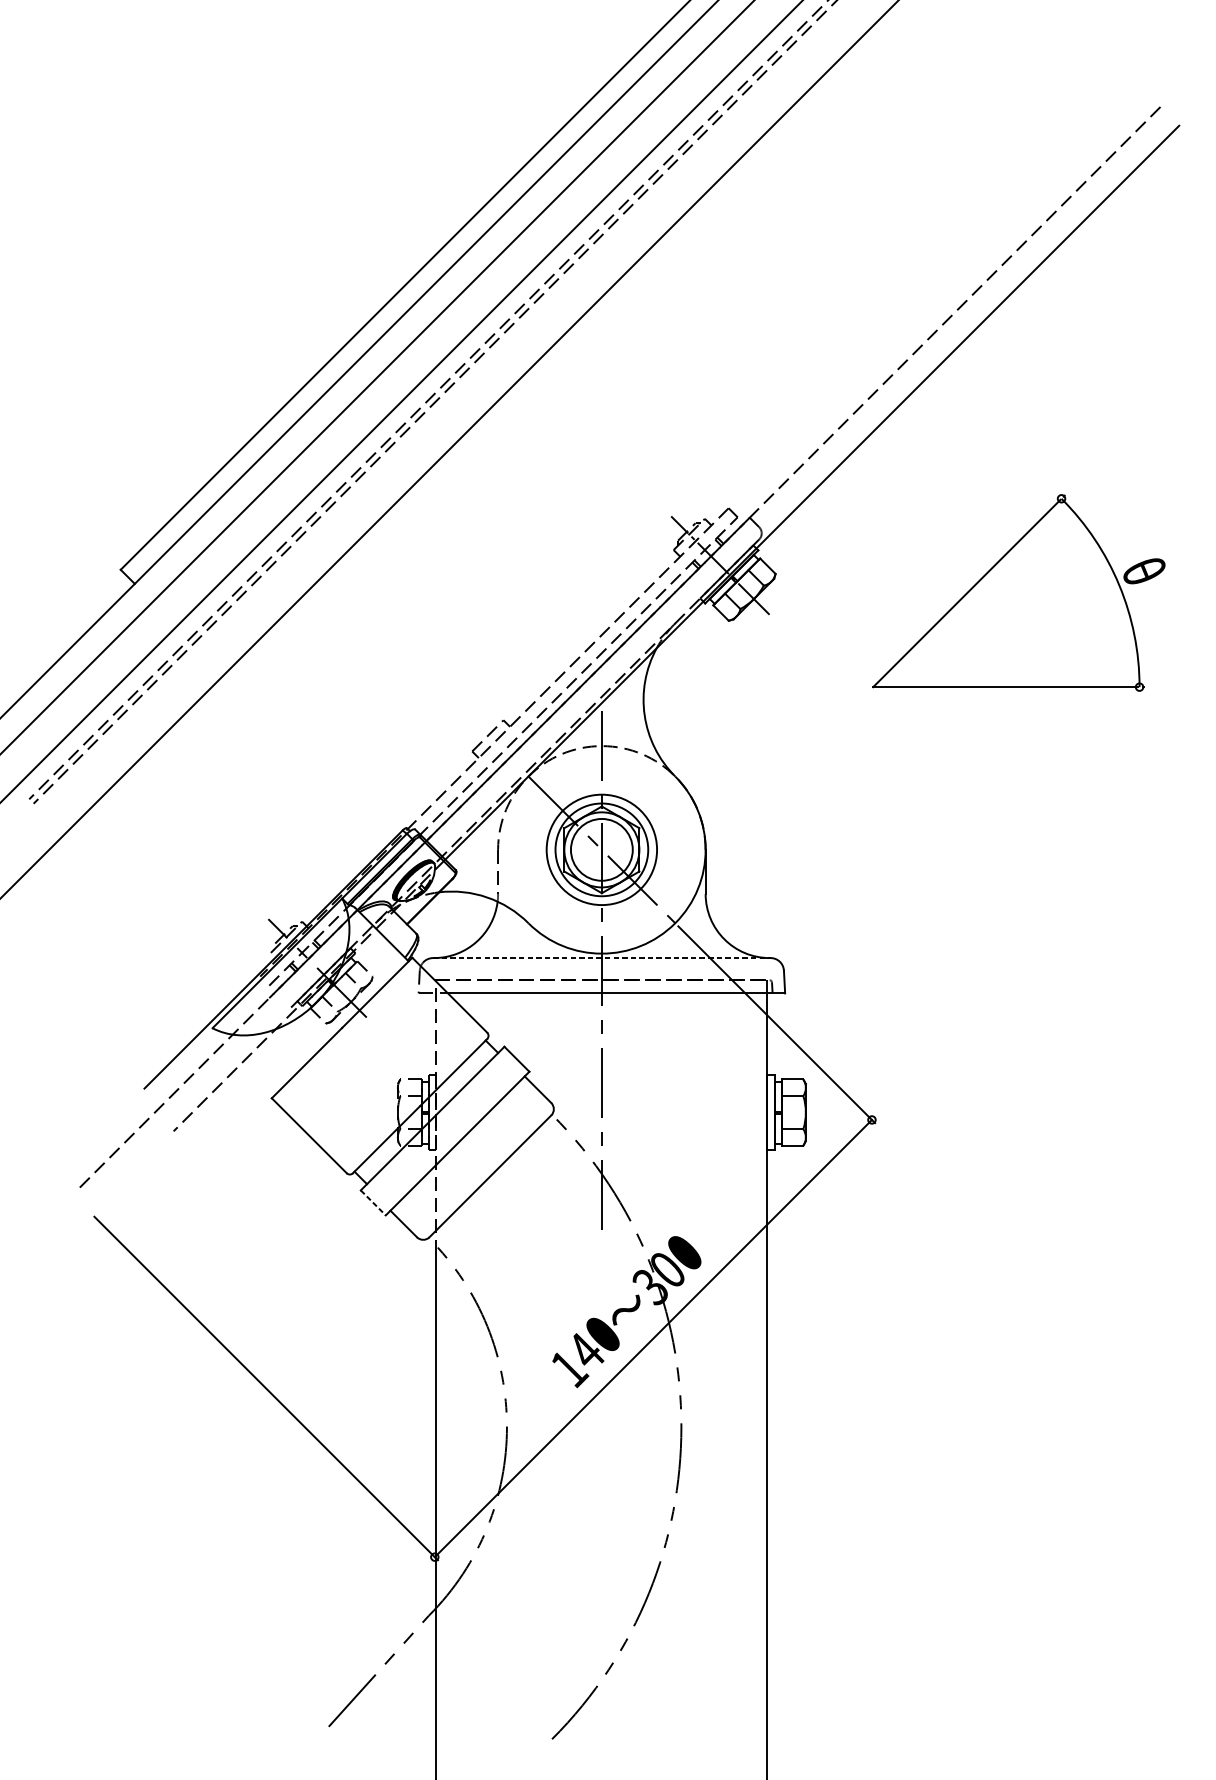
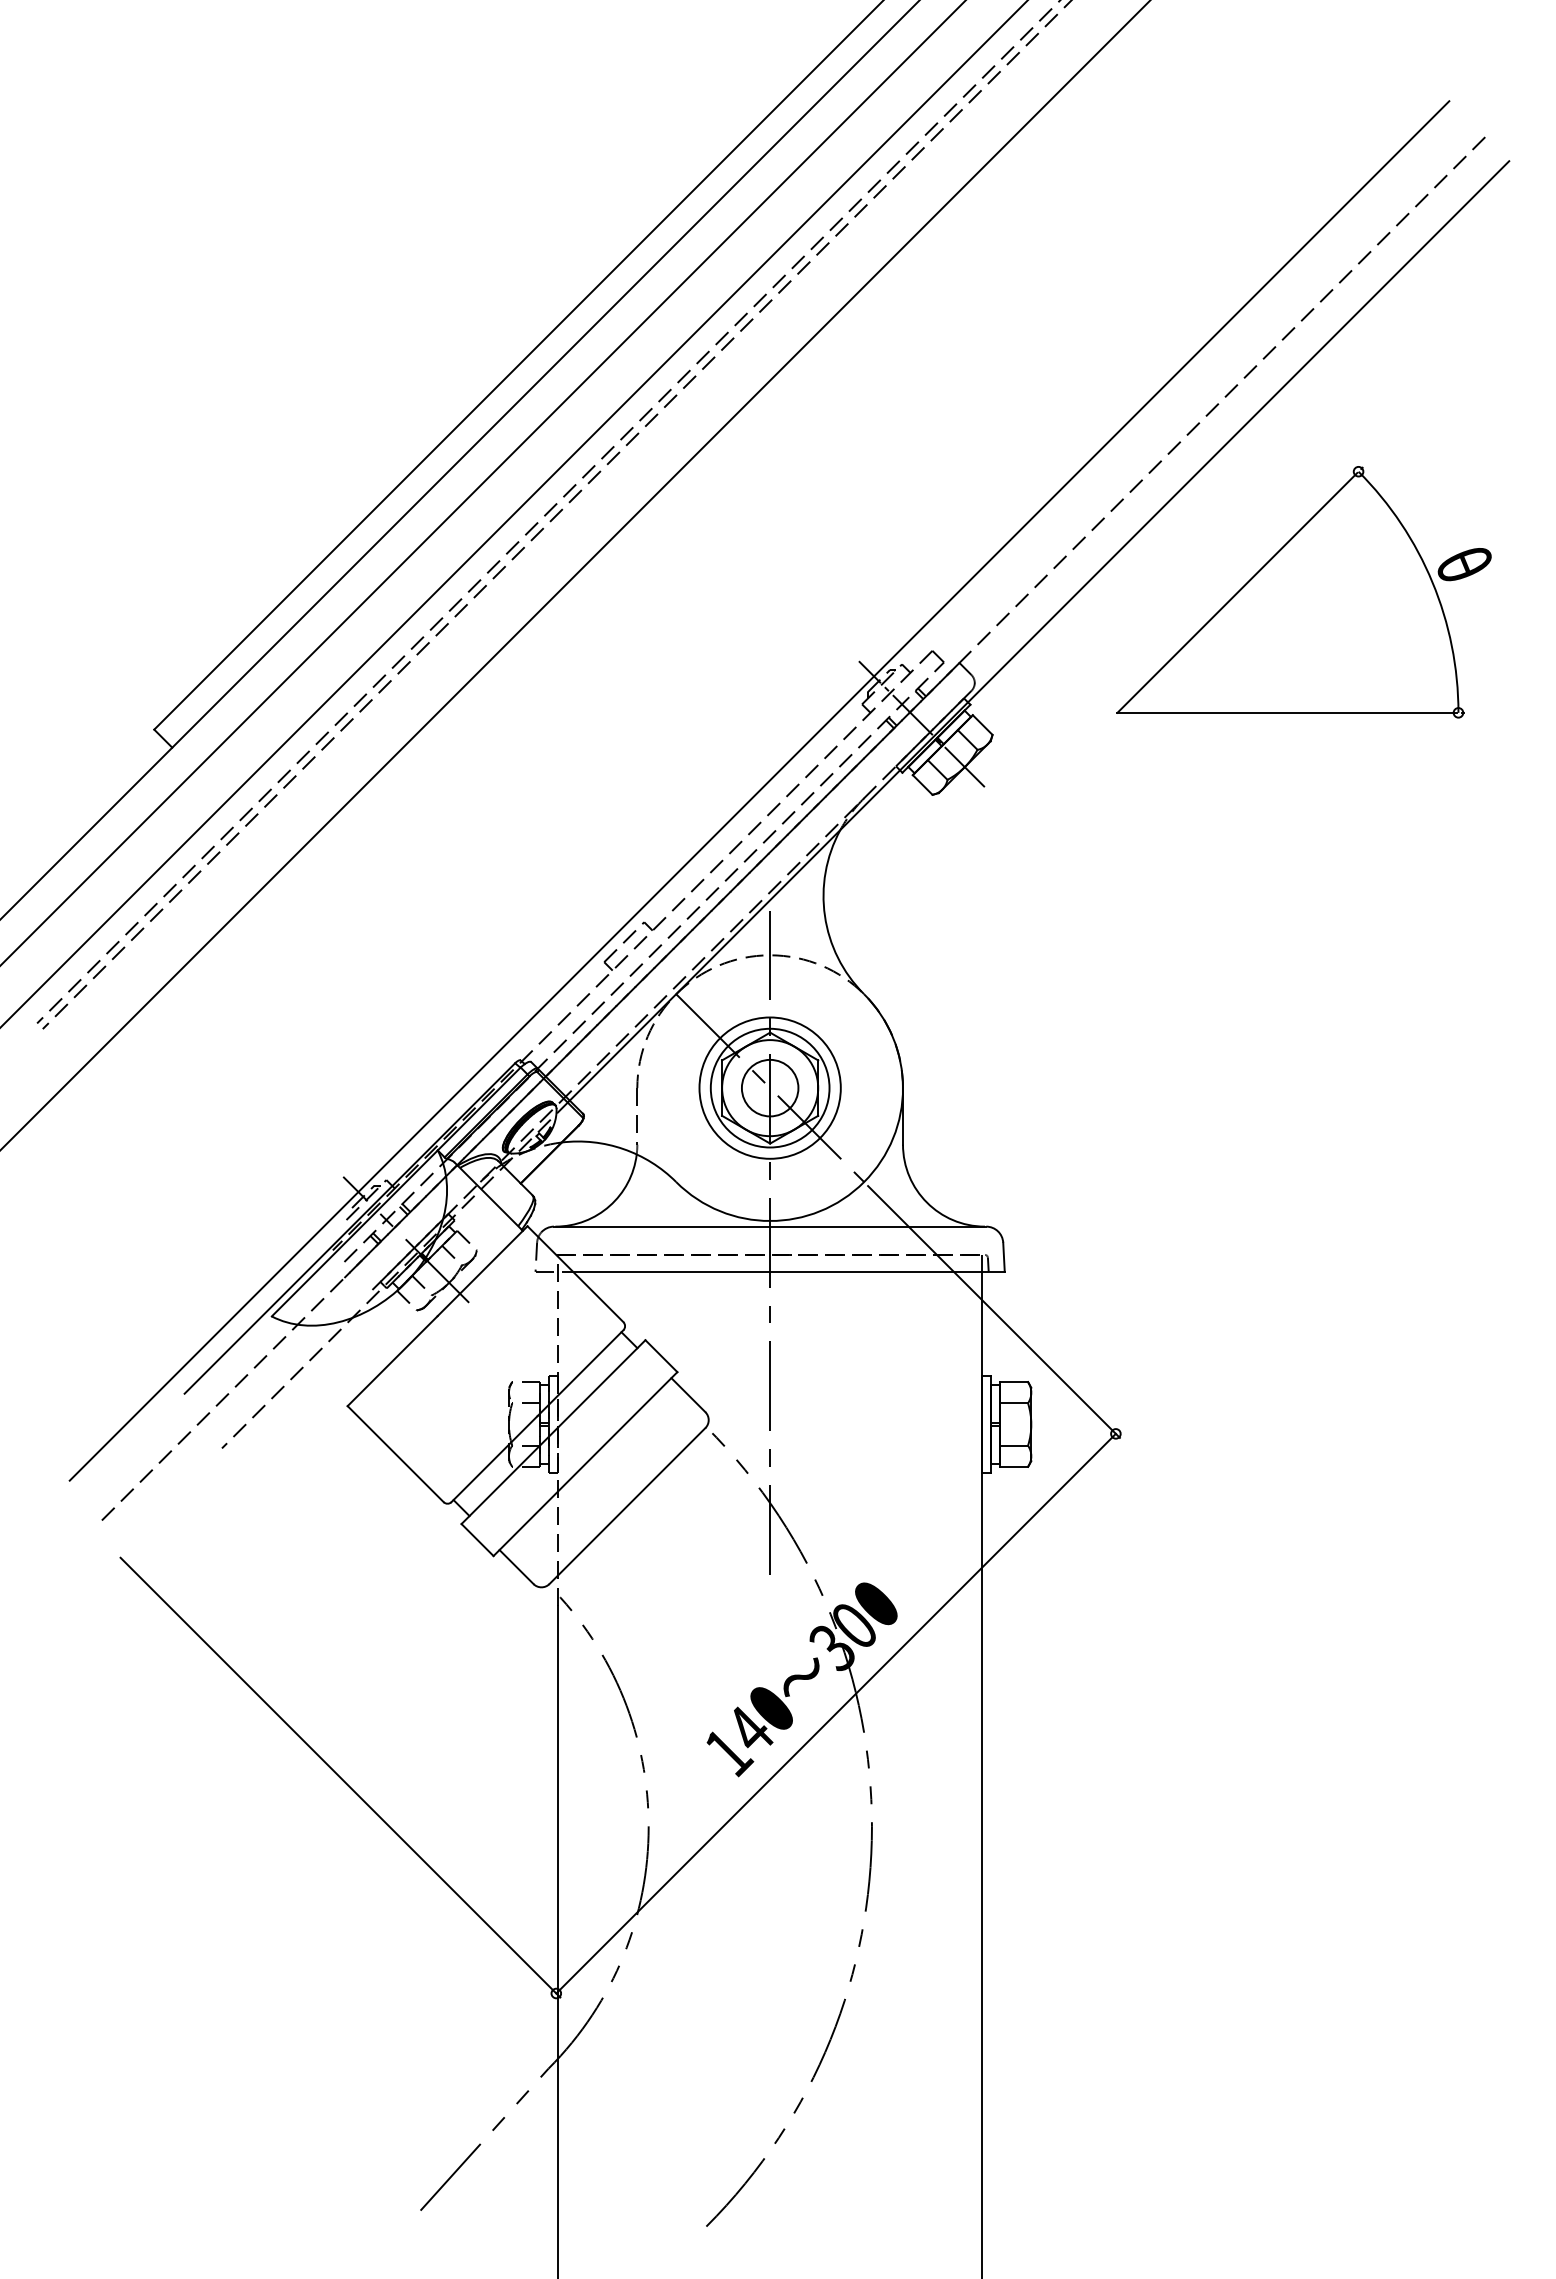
part: (1018, 593) -> (1303, 592), moved
line: (593, 617) -> (759, 790), added
circle: (601, 849) -> (769, 1087), size x0.71
line: (602, 957) -> (770, 1226), dashed -> solid
line: (373, 1203) -> (477, 1540), dashed -> solid

